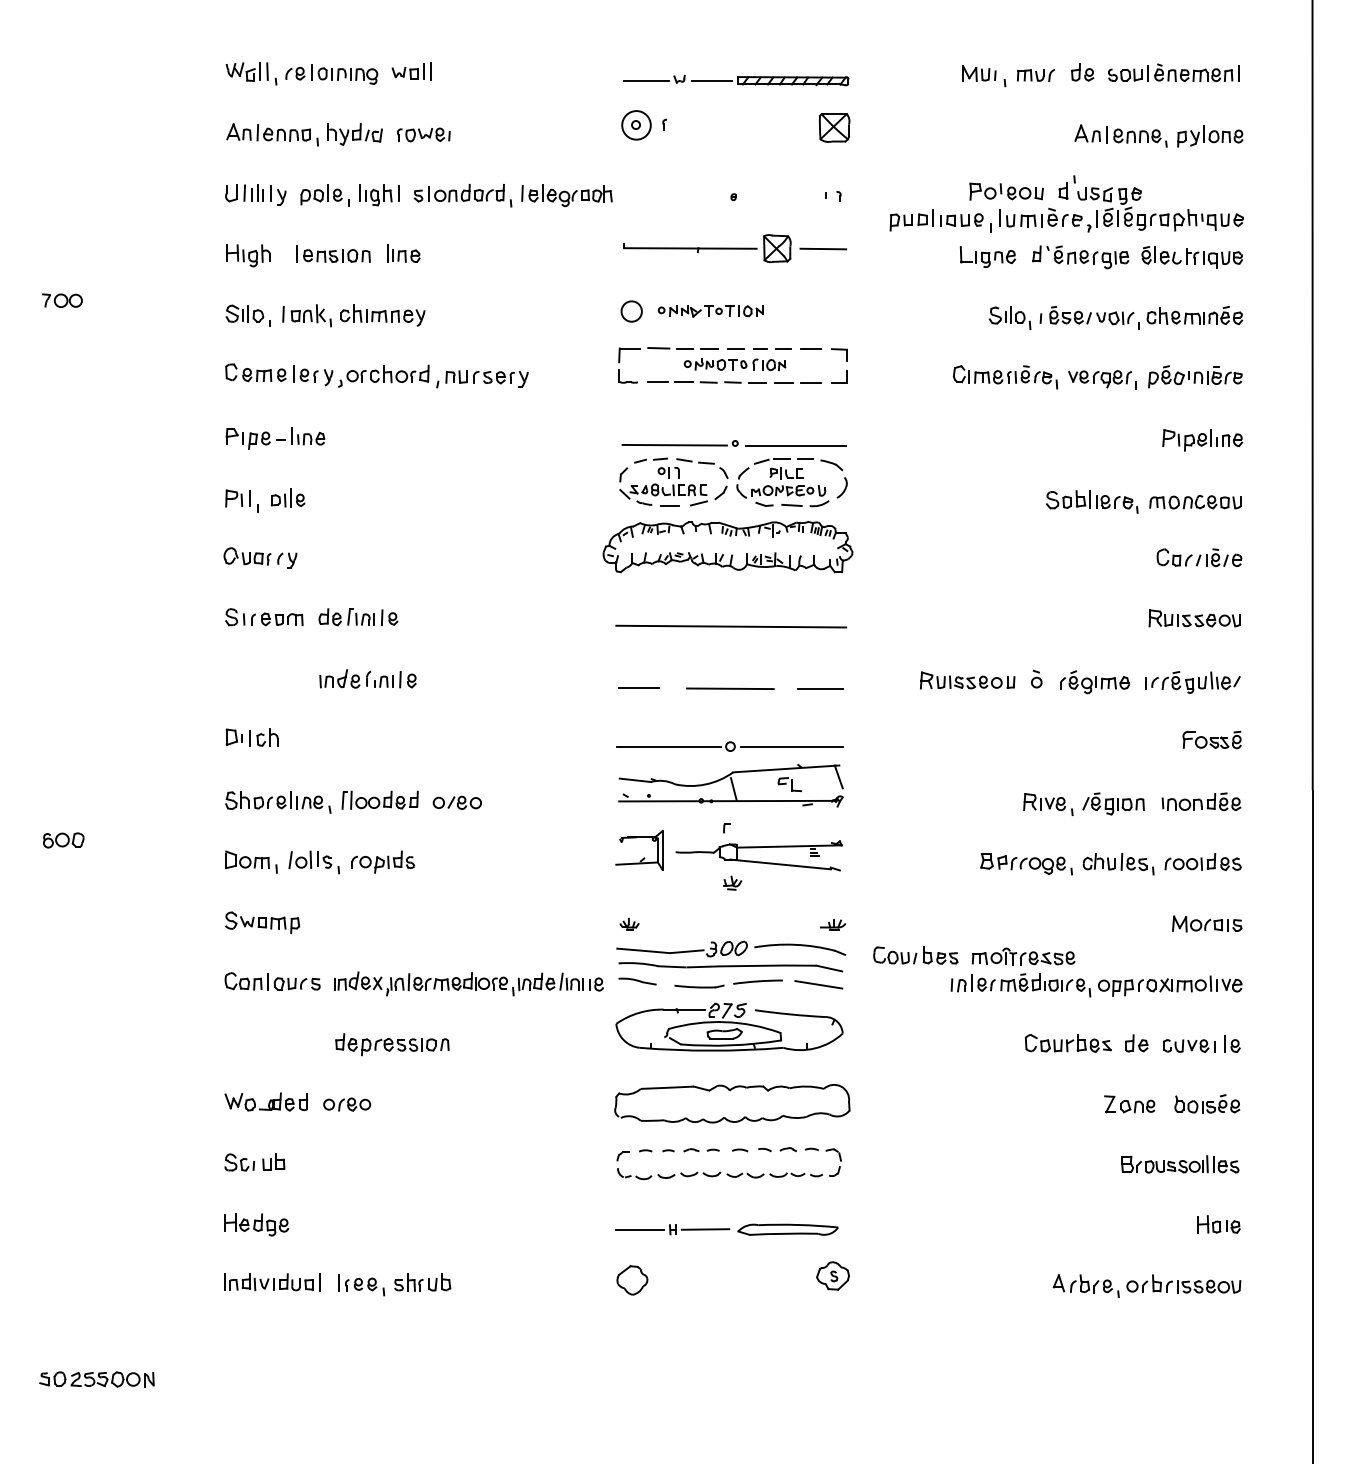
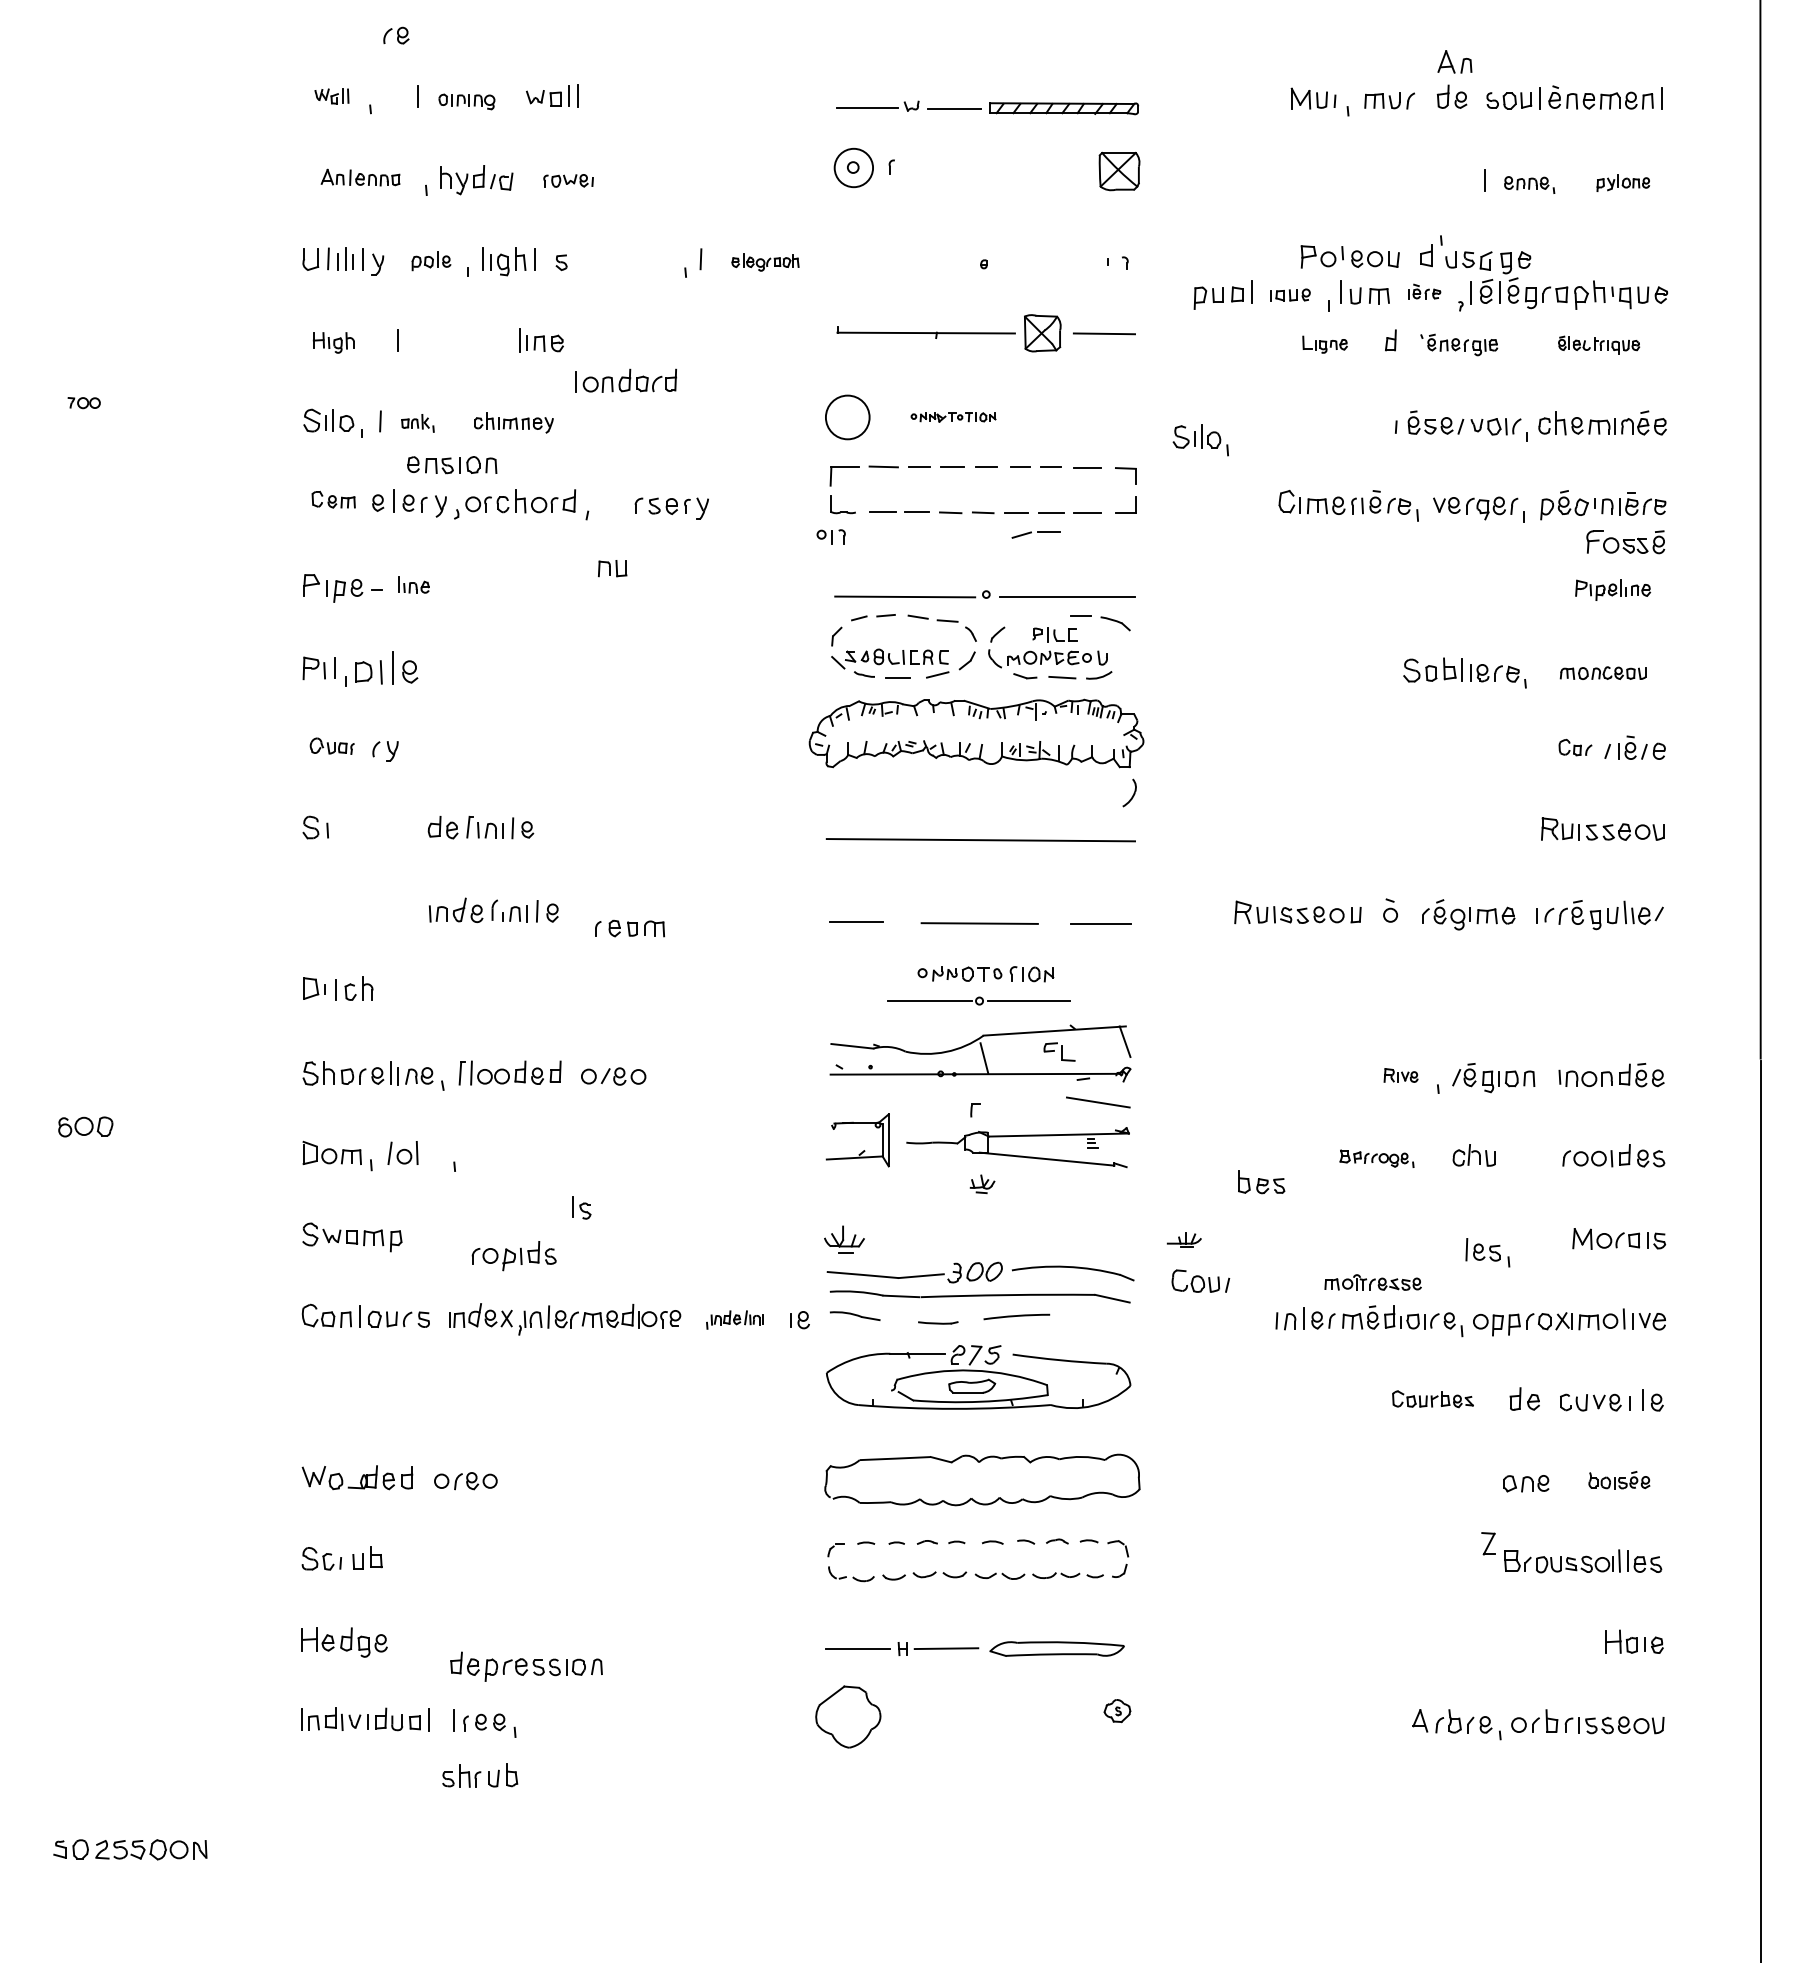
part: (246, 72) -> (331, 96), size x0.6
part: (295, 73) -> (396, 35), moved
part: (347, 75) -> (466, 101), size x0.7
part: (268, 132) -> (360, 177), size x0.7
part: (1087, 133) -> (1454, 61), moved
part: (423, 134) -> (568, 180), size x0.7
part: (1210, 136) -> (1623, 182), size x0.6
part: (1140, 137) -> (1529, 184), size x0.7
part: (466, 192) -> (625, 380), moved
part: (321, 195) -> (431, 261), size x0.7
part: (570, 195) -> (765, 262), size x0.6
part: (1062, 217) -> (1424, 291), size x0.6
part: (962, 219) -> (1290, 294), size x0.7
part: (248, 255) -> (333, 342), size x0.7
part: (337, 256) -> (452, 465), moved
part: (987, 256) -> (1324, 344), size x0.6
part: (1088, 256) -> (1459, 344), size x0.7
part: (1191, 256) -> (1598, 344), size x0.6
part: (62, 300) -> (84, 402), size x0.6
circle: (631, 311) -> (846, 417), size x1.6
part: (710, 311) -> (953, 417), size x0.6
part: (311, 315) -> (417, 423), size x0.6
part: (382, 315) -> (513, 422), size x0.7
part: (1009, 318) -> (1200, 440), moved
part: (734, 365) -> (985, 974), moved
part: (248, 372) -> (333, 499), size x0.7
part: (456, 377) -> (612, 568), moved
part: (308, 435) -> (413, 584), size x0.7
part: (1202, 440) -> (1612, 590), size x0.7
part: (771, 461) -> (1035, 534), moved
part: (668, 472) -> (830, 536), moved
part: (842, 487) -> (1129, 792), moved
part: (287, 497) -> (386, 667), size x1.4
part: (1194, 501) -> (1602, 672), size x0.7
part: (247, 556) -> (332, 746), size x0.7
part: (1174, 557) -> (1575, 747), size x0.7
part: (276, 619) -> (629, 928), moved
part: (1211, 740) -> (1625, 542), moved
part: (729, 746) -> (978, 1000), size x0.6
part: (1044, 802) -> (1400, 1075), size x0.6
part: (324, 859) -> (581, 1207), moved
part: (382, 862) -> (513, 1256), moved
part: (1026, 863) -> (1376, 1158), size x0.6
part: (1137, 863) -> (1487, 1252), moved
part: (629, 923) -> (844, 1238), size x1.6
part: (832, 924) -> (1183, 1239), moved
part: (940, 955) -> (1261, 1182), moved
part: (1023, 956) -> (1373, 1282), size x0.7
part: (547, 984) -> (734, 1319), size x0.6
line: (818, 984) -> (1098, 1102), moved
part: (698, 986) -> (937, 1322), size x0.6
part: (1067, 1043) -> (1432, 1399), size x0.7
part: (392, 1044) -> (526, 1666), moved
part: (1207, 1103) -> (1619, 1479), size x0.7
part: (1109, 1104) -> (1488, 1543), moved
part: (833, 1275) -> (1117, 1710), size x0.6
part: (632, 1280) -> (848, 1716), size x1.6
part: (422, 1282) -> (480, 1775), moved

